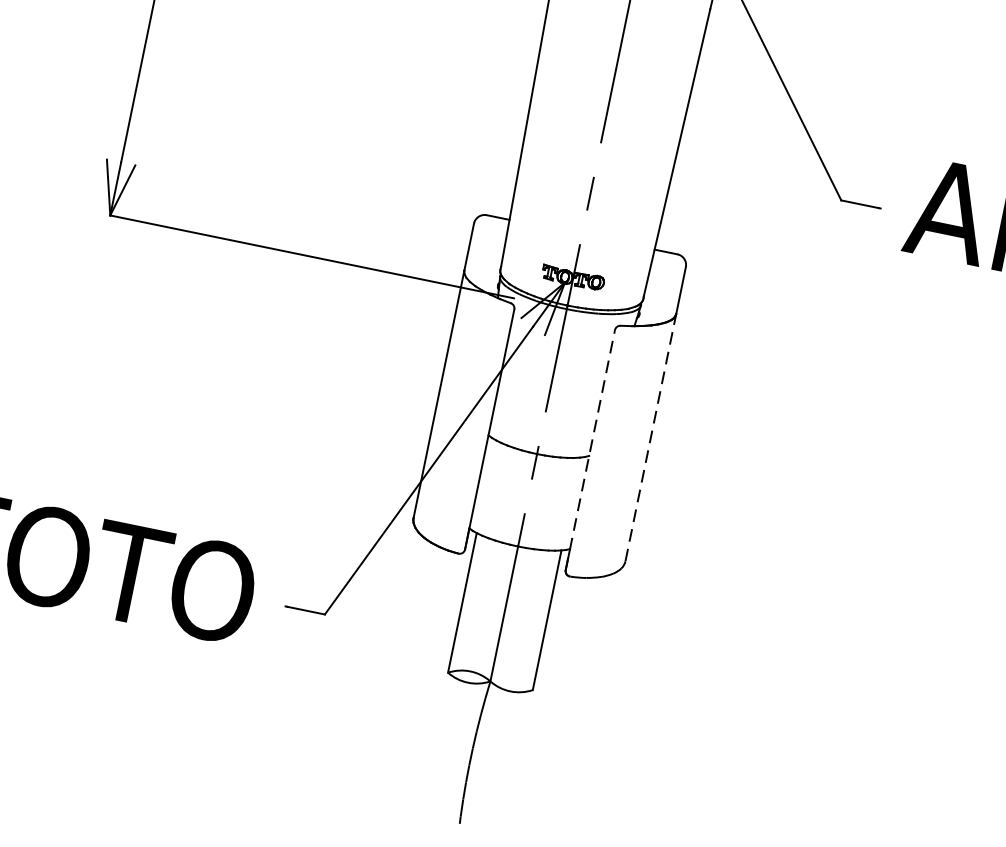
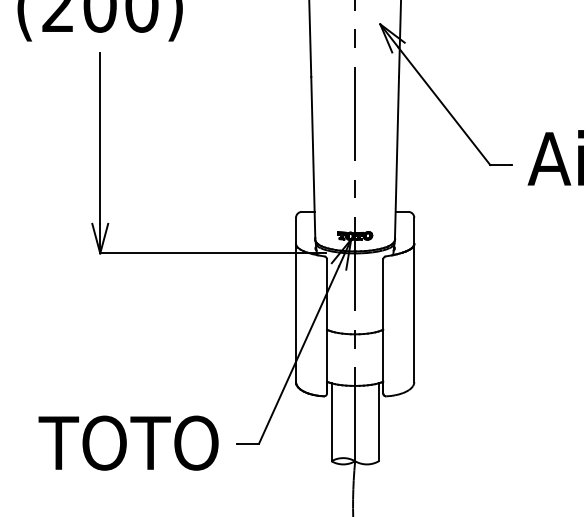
line: (651, 436) -> (414, 312), dashed -> solid
line: (591, 448) -> (383, 325), dashed -> solid

